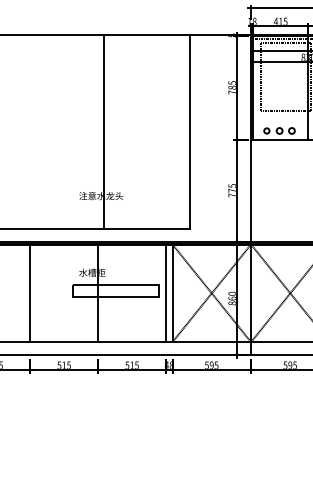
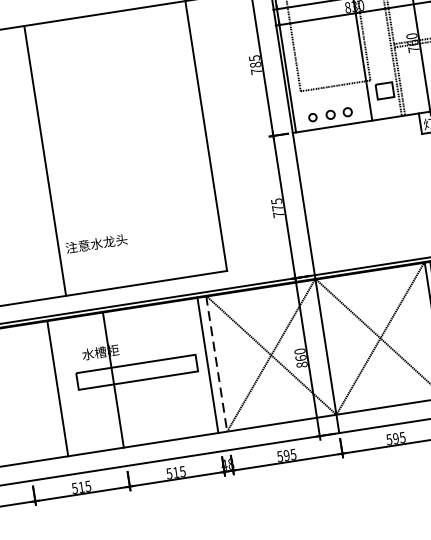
line: (104, 132) -> (45, 161), moved
line: (30, 293) -> (58, 388), moved
line: (172, 293) -> (216, 363), solid -> dashed

